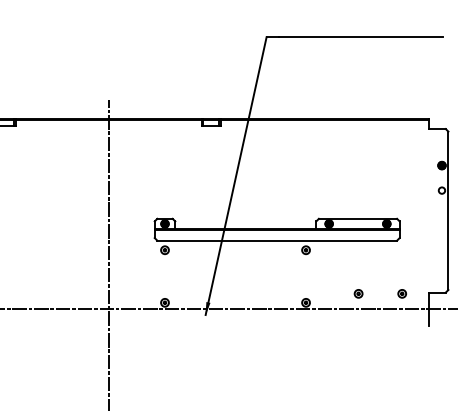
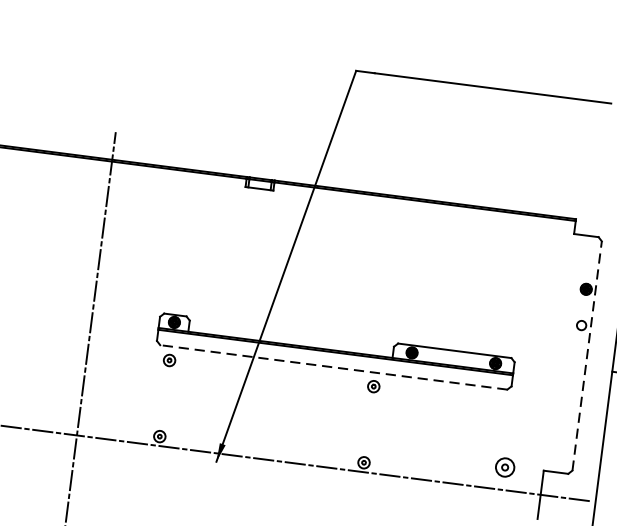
line: (448, 210) -> (587, 355), solid -> dashed
line: (277, 240) -> (334, 367), solid -> dashed
part: (358, 293) -> (441, 459), removed
part: (401, 293) -> (503, 466), size x1.6

